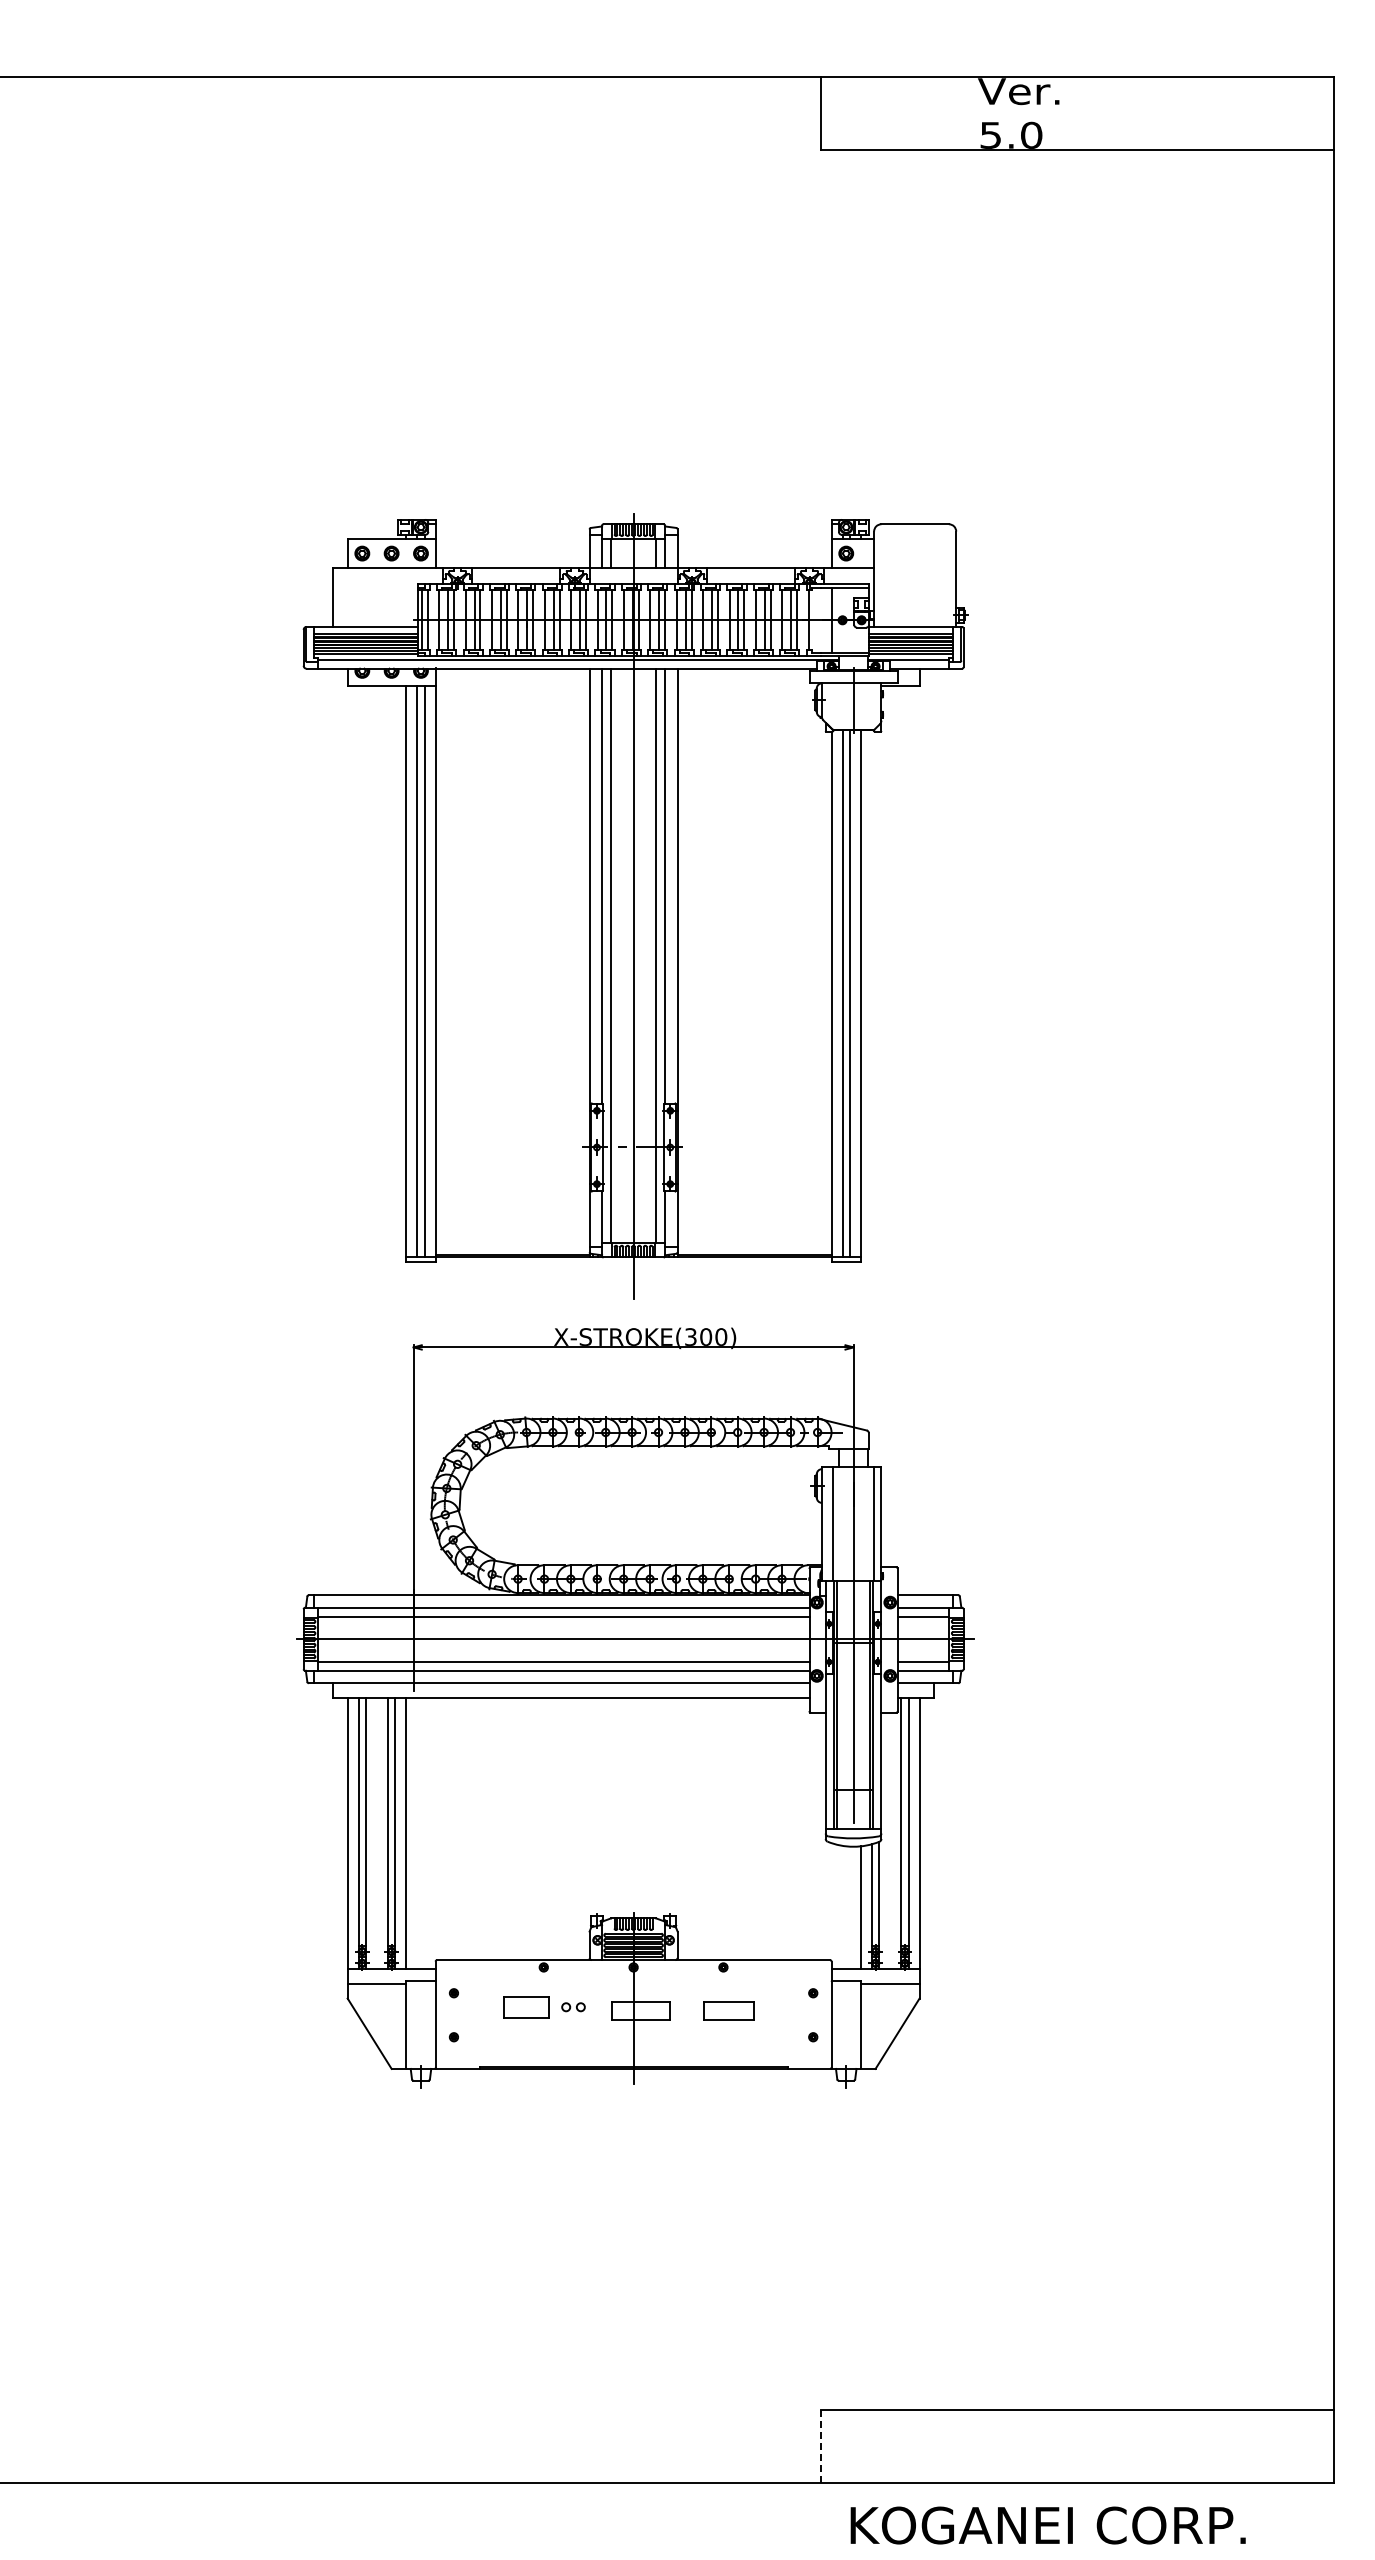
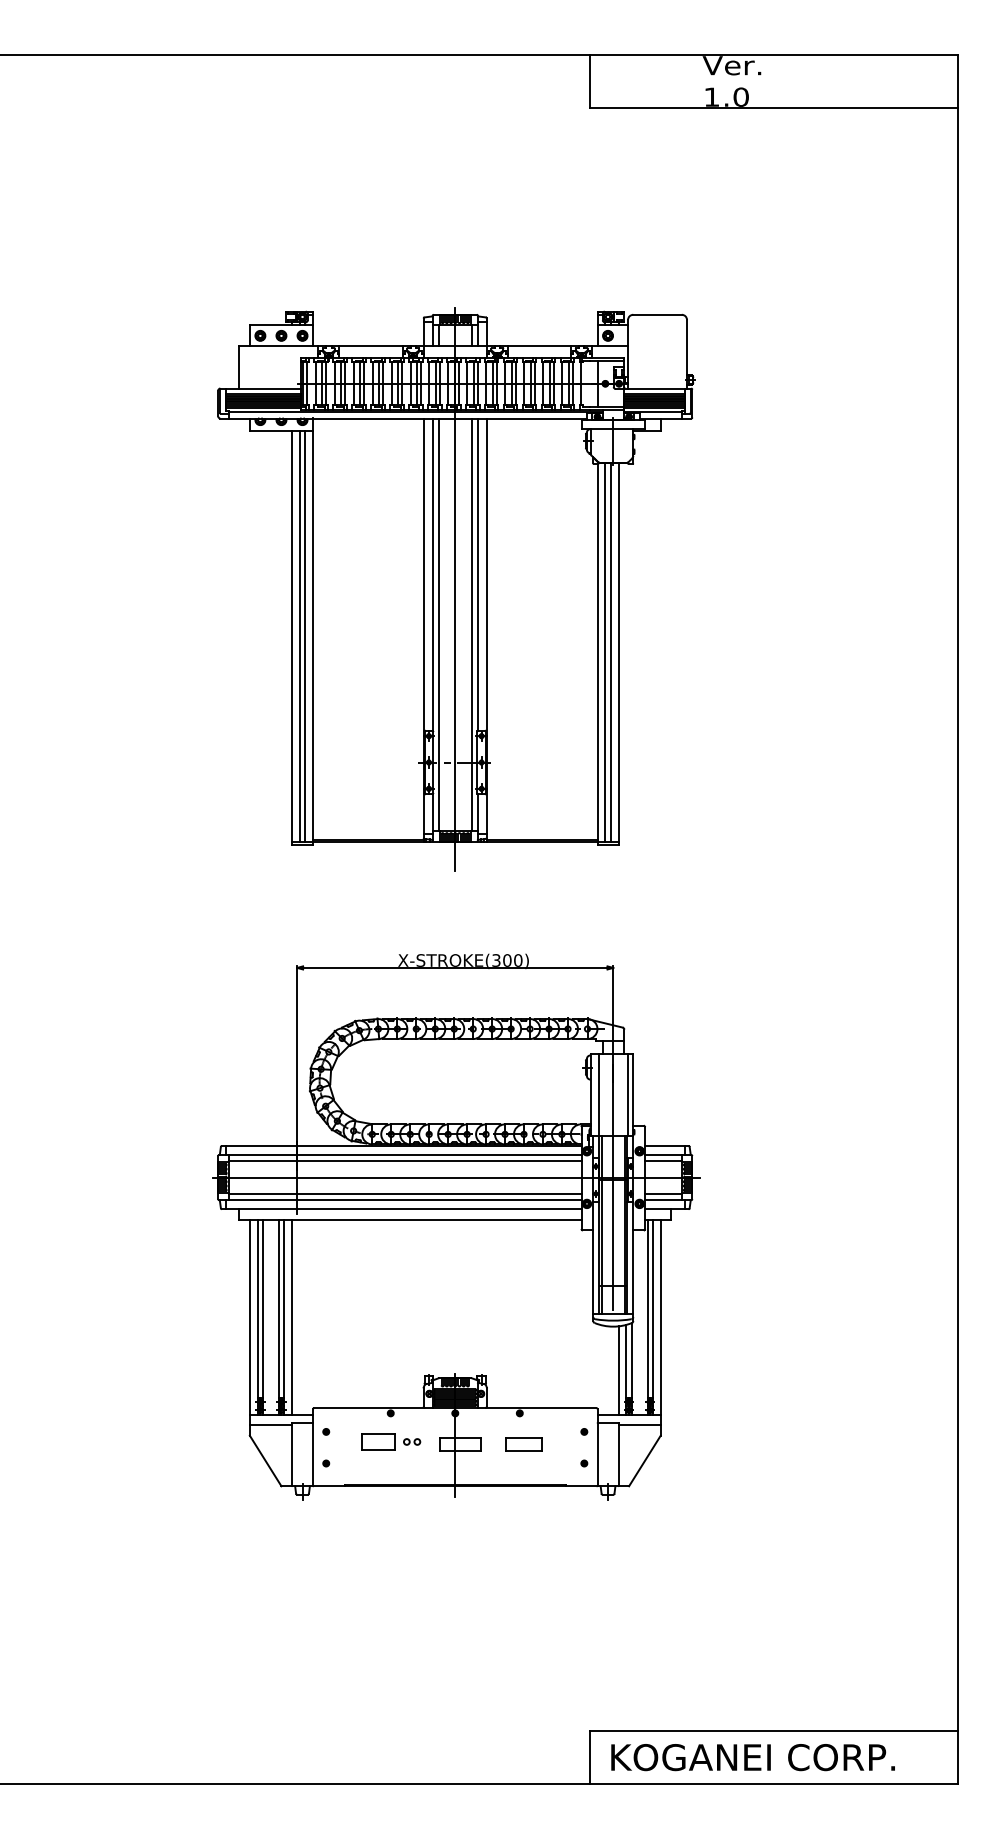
text: (990, 135) -> (711, 97), 5.0 -> 1.0
part: (635, 906) -> (456, 589), moved
line: (820, 2446) -> (589, 1757), dashed -> solid
text: (1047, 2525) -> (752, 1757), moved

